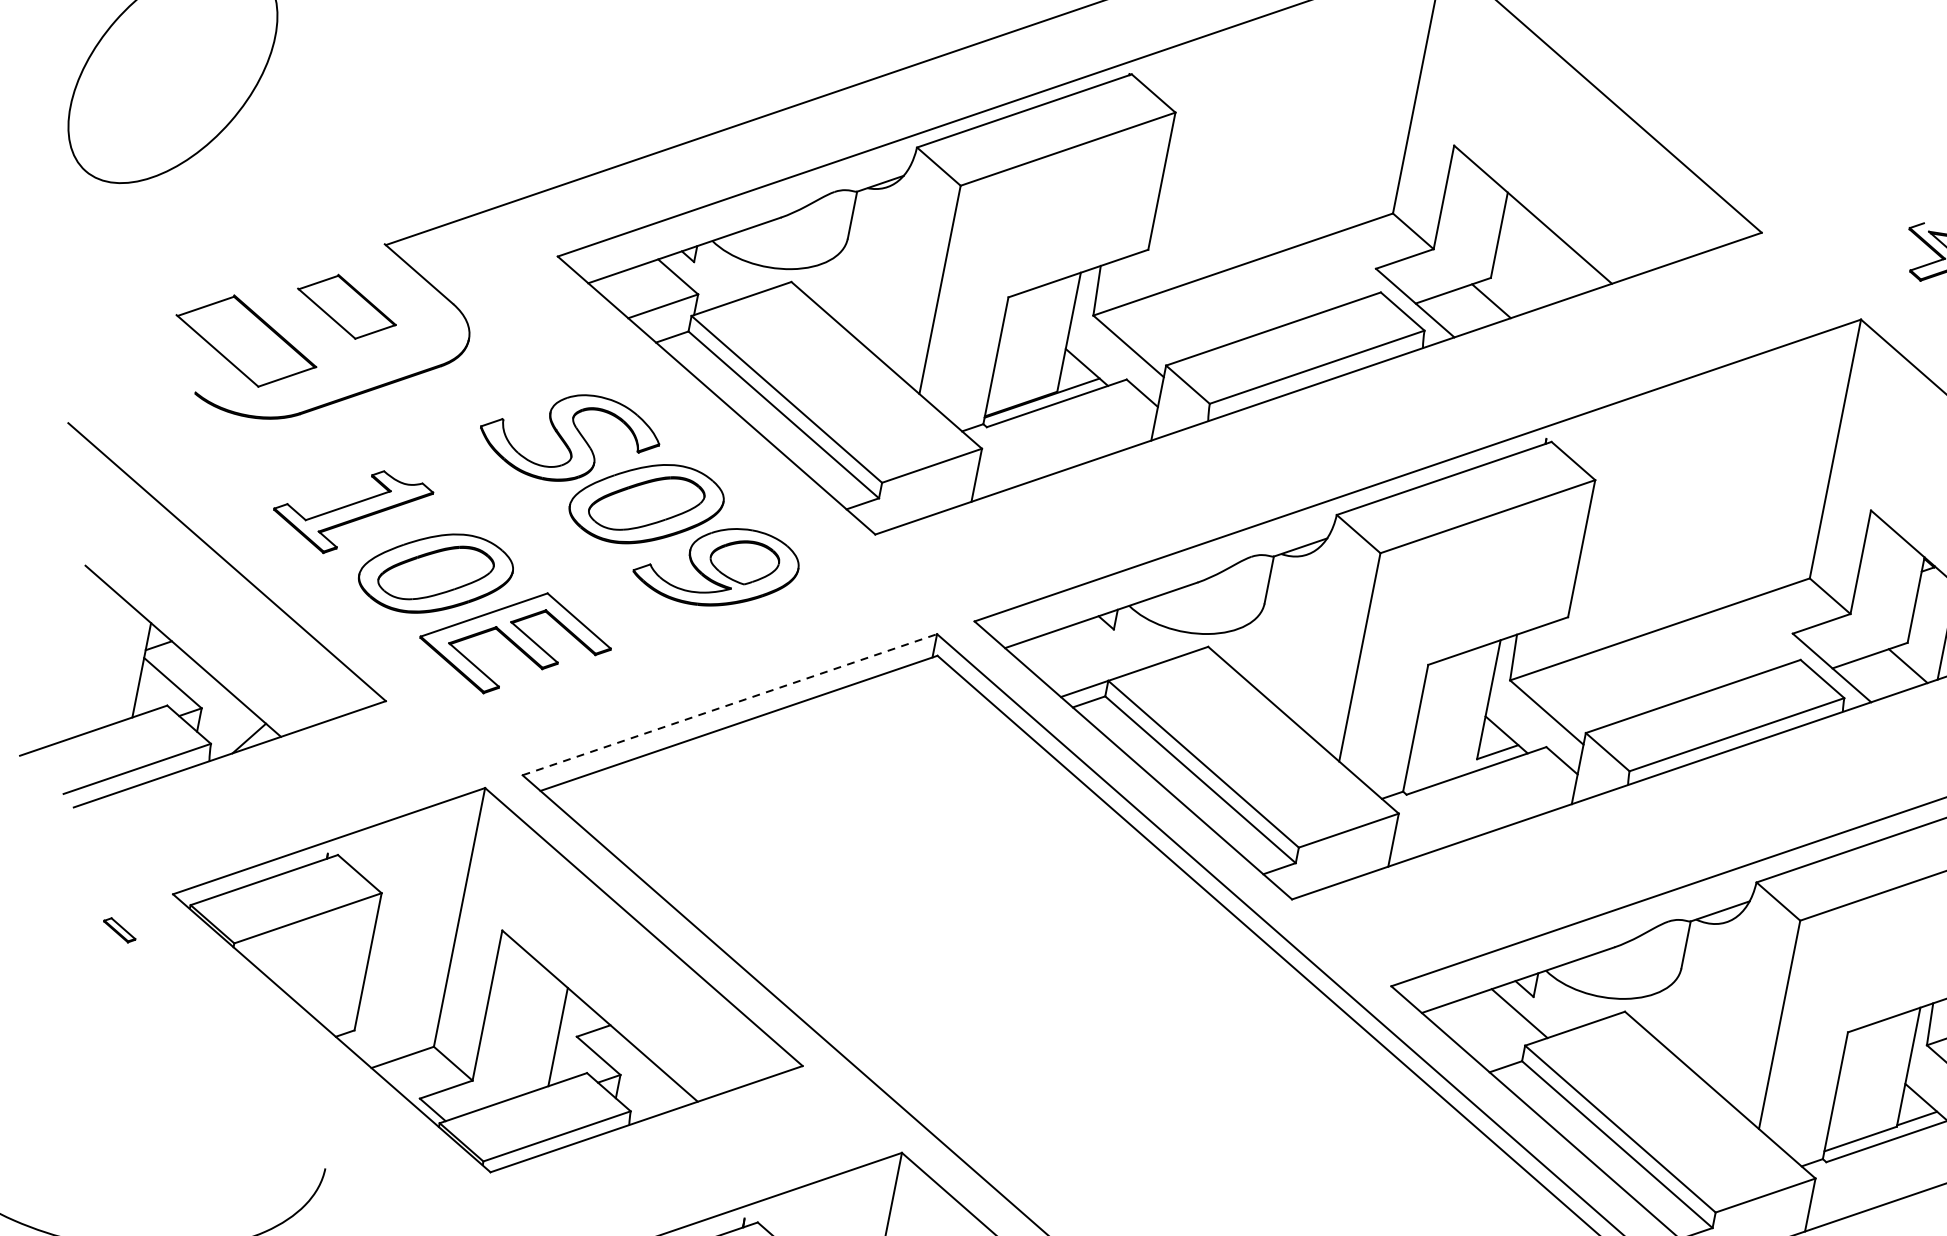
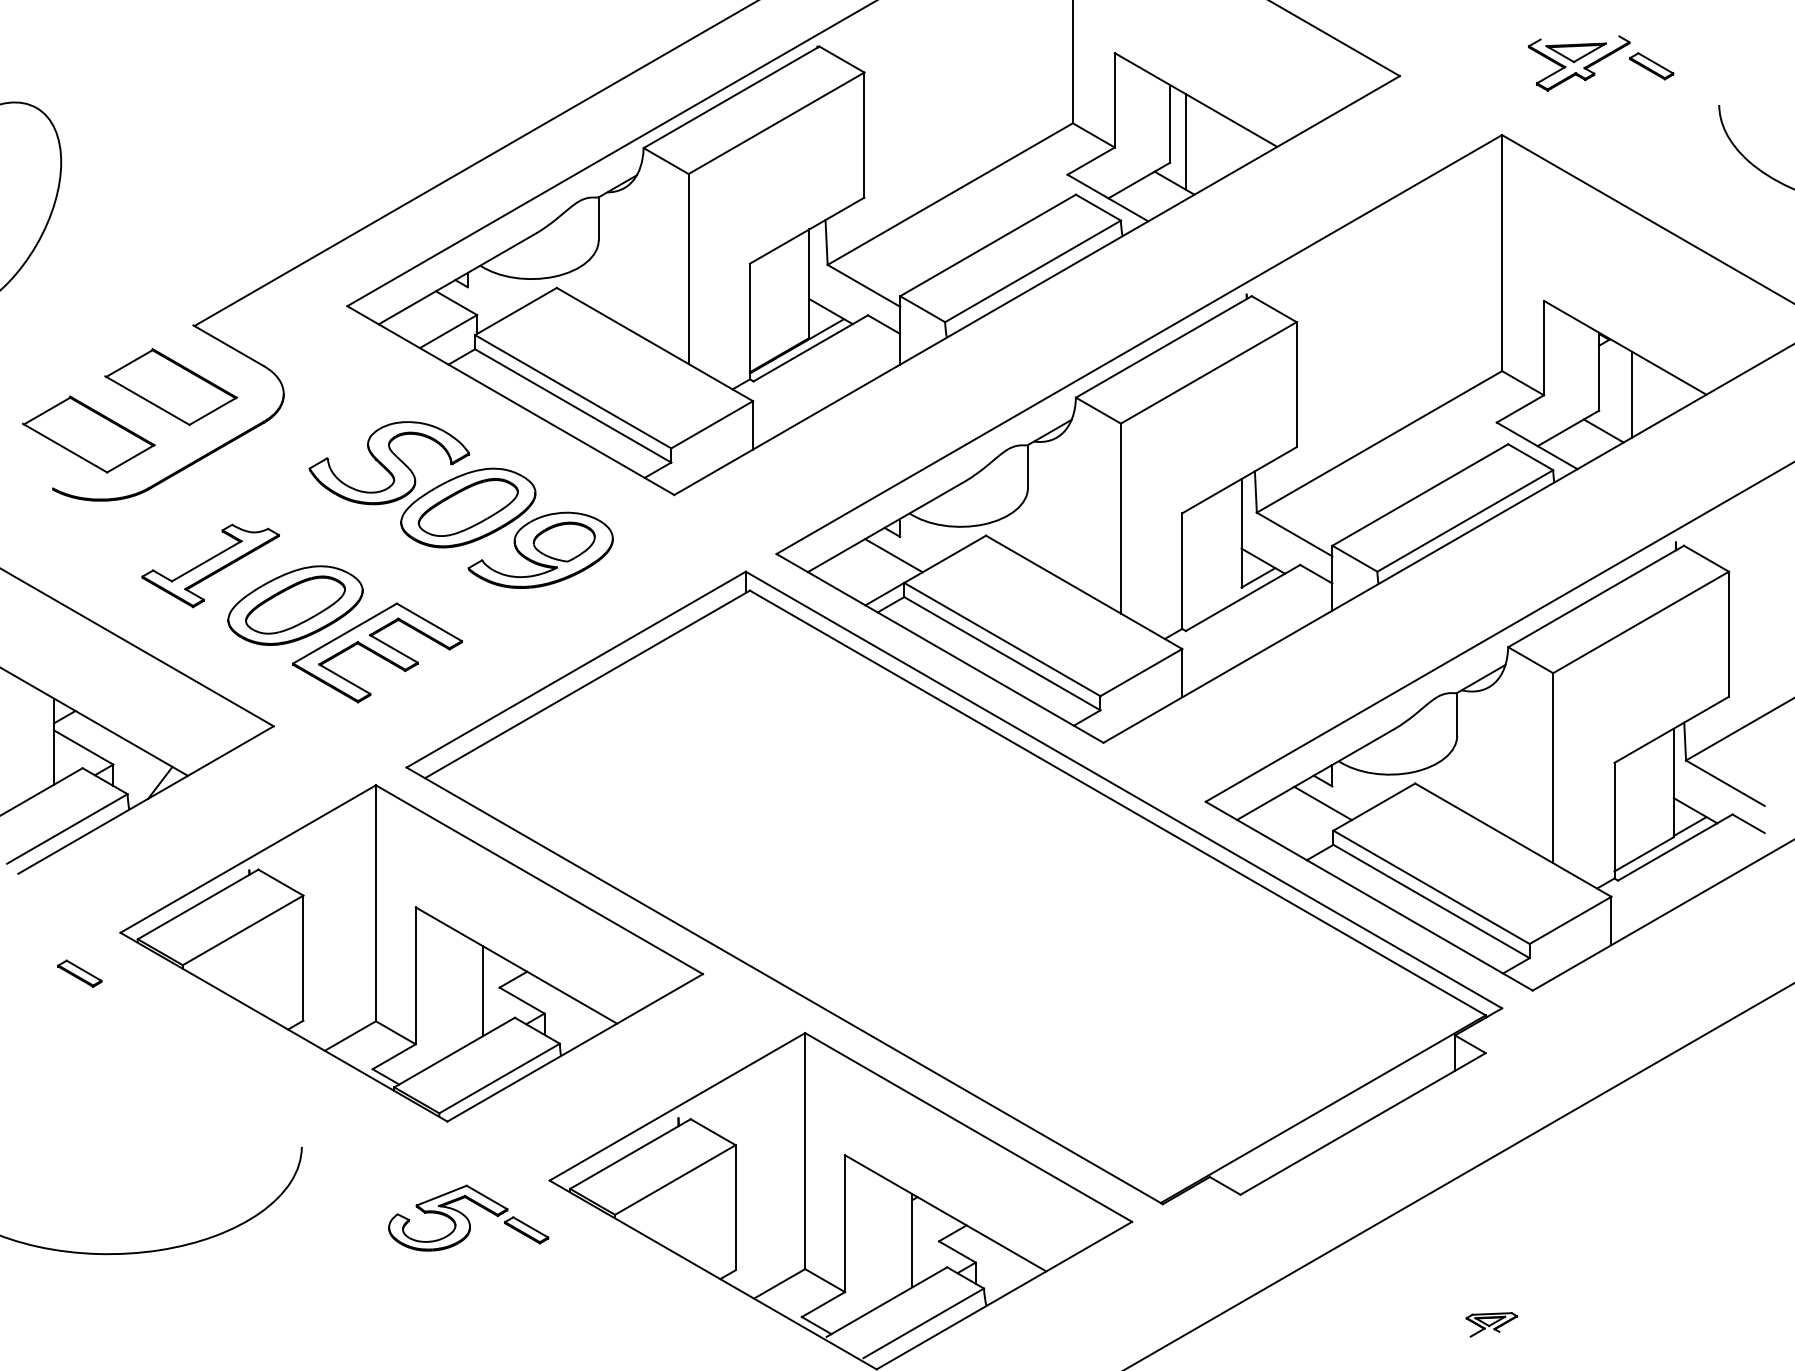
line: (1513, 259) -> (1186, 142), added
part: (346, 306) -> (170, 386), size x1.43
line: (1102, 648) -> (893, 555), added
line: (730, 704) -> (576, 669), dashed -> solid
part: (119, 930) -> (79, 973), size x1.43

